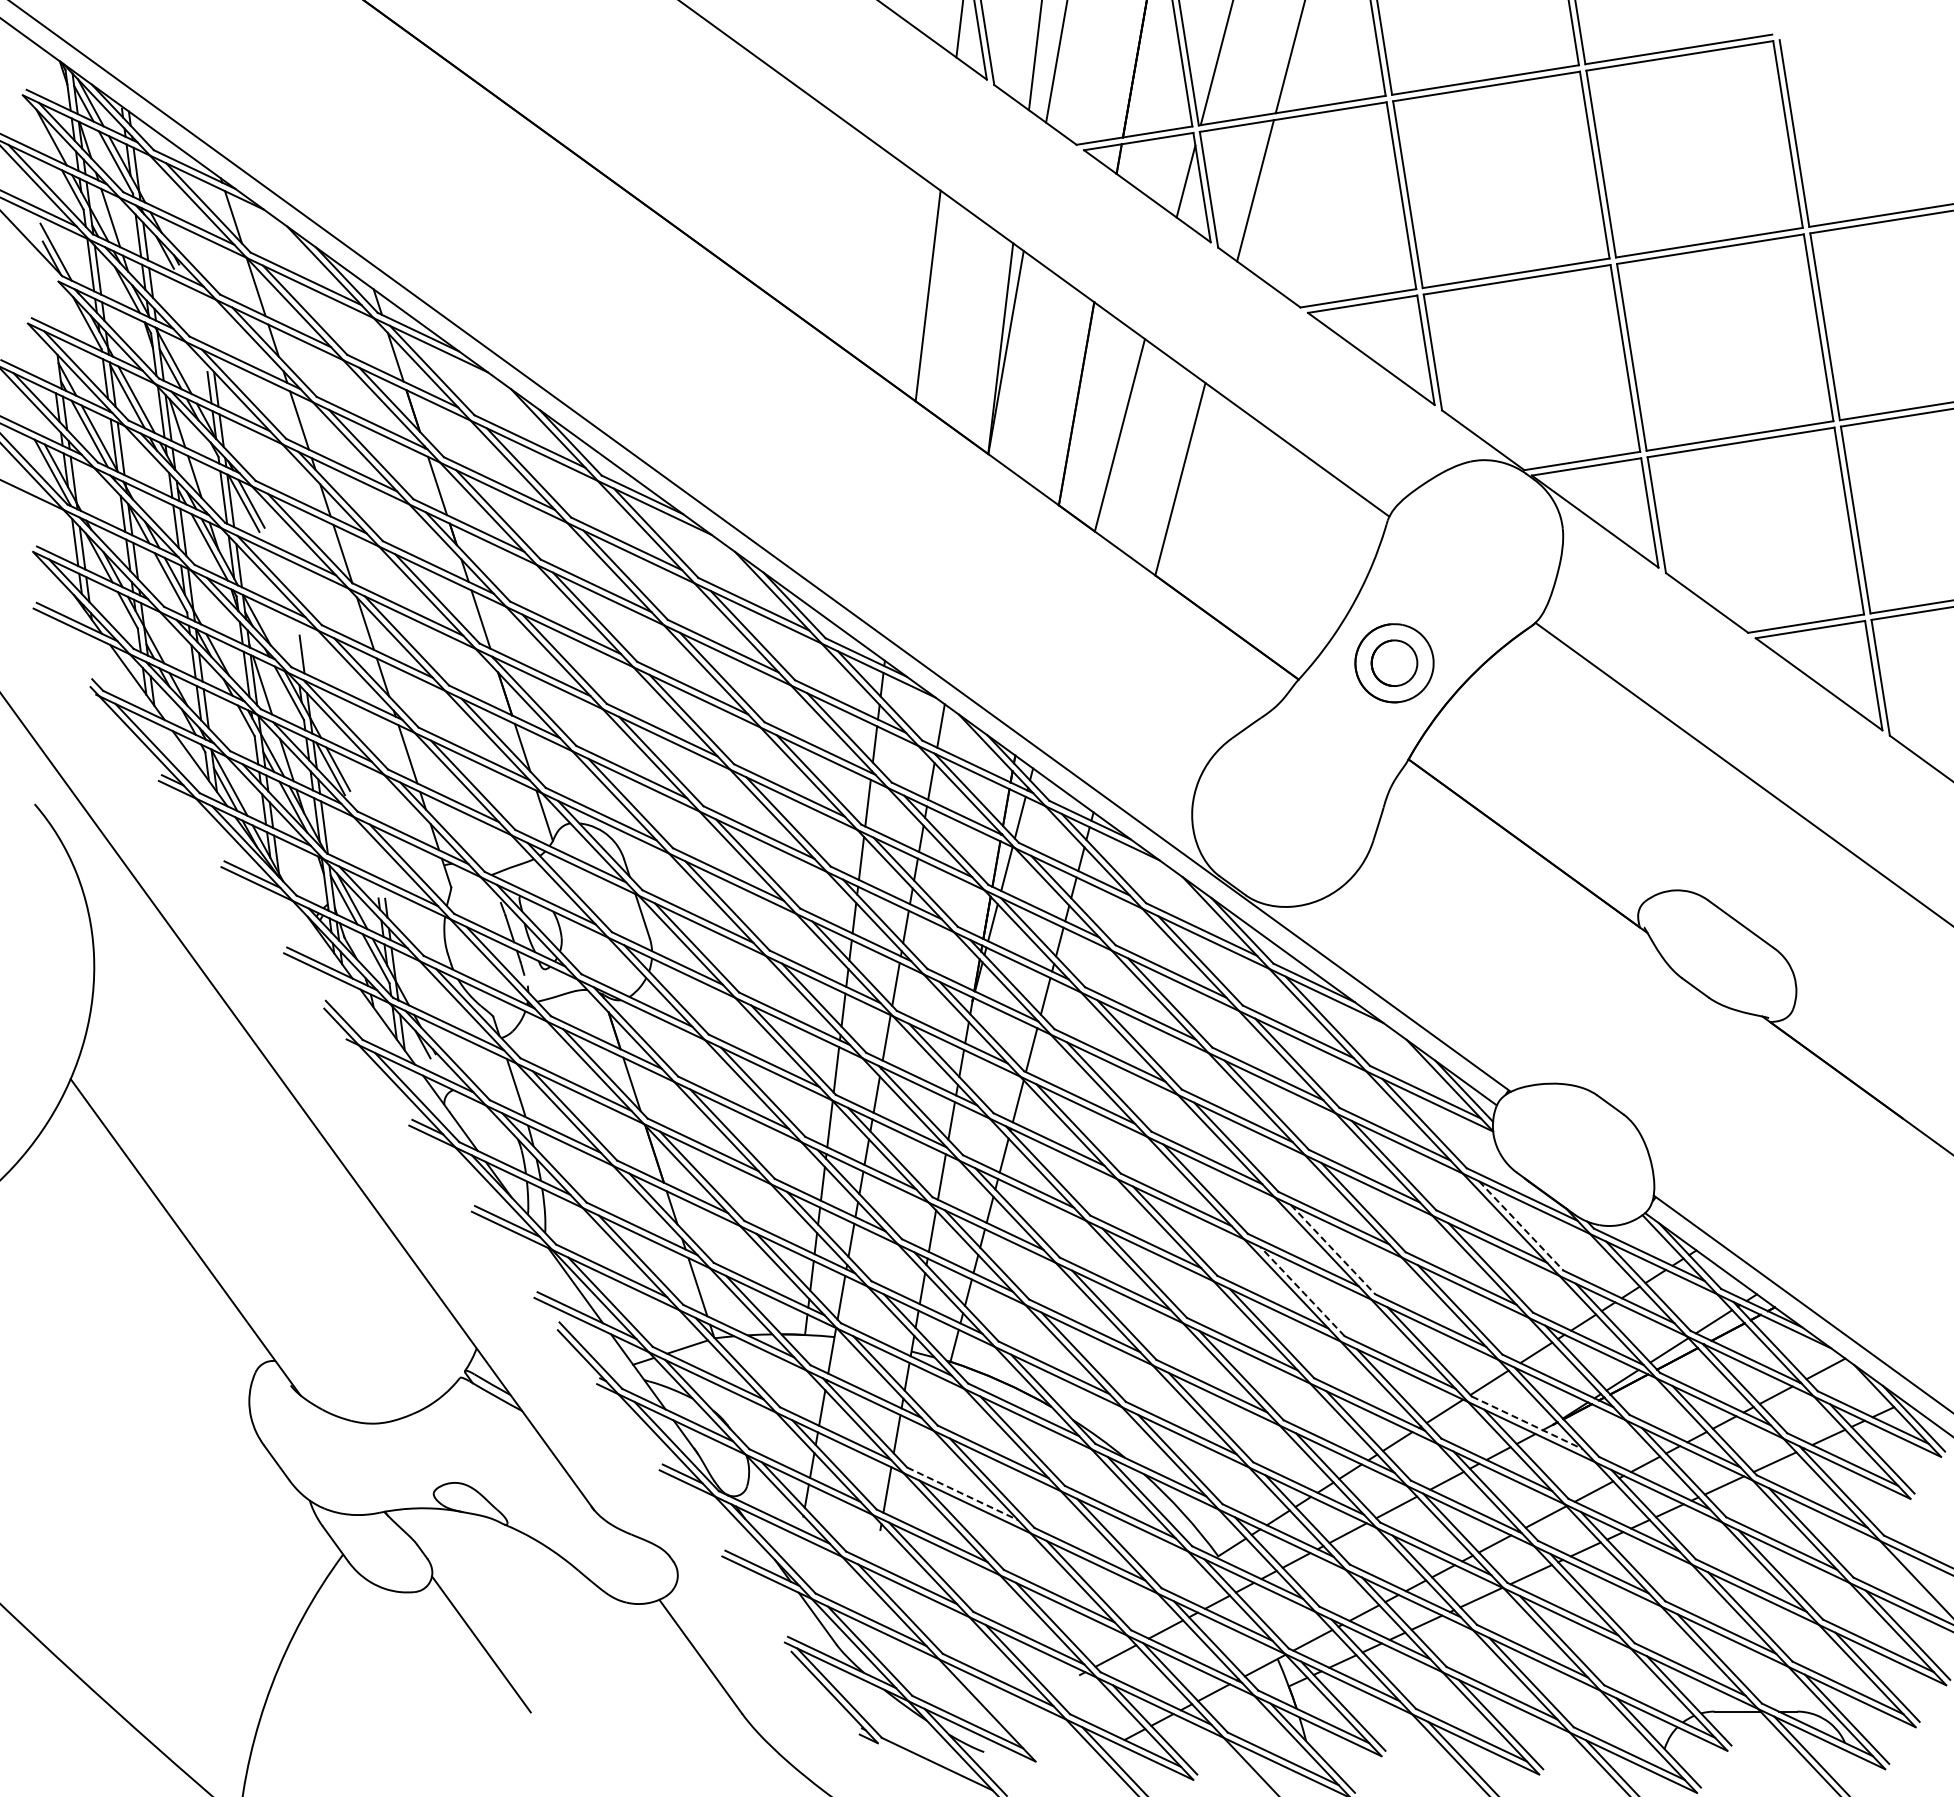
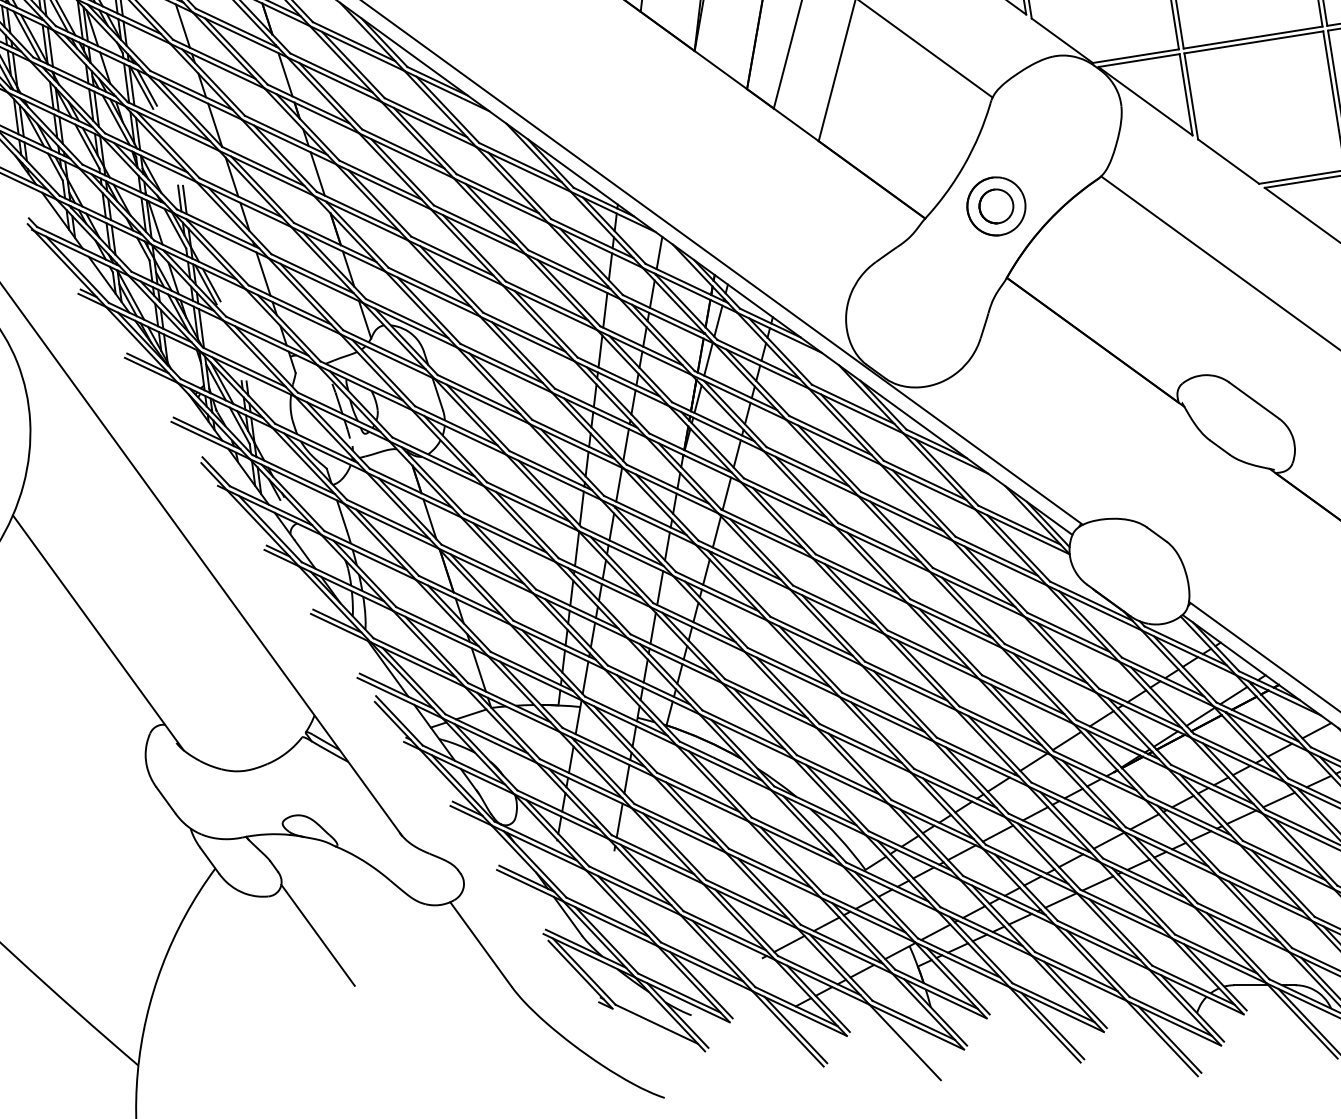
line: (295, 652) -> (179, 198), added
line: (1521, 1226) -> (1090, 624), dashed -> solid
line: (1333, 1249) -> (951, 641), dashed -> solid
line: (1302, 1291) -> (928, 673), dashed -> solid
line: (1527, 1423) -> (1095, 771), dashed -> solid
line: (963, 1494) -> (676, 823), dashed -> solid
line: (997, 1711) -> (701, 985), added

